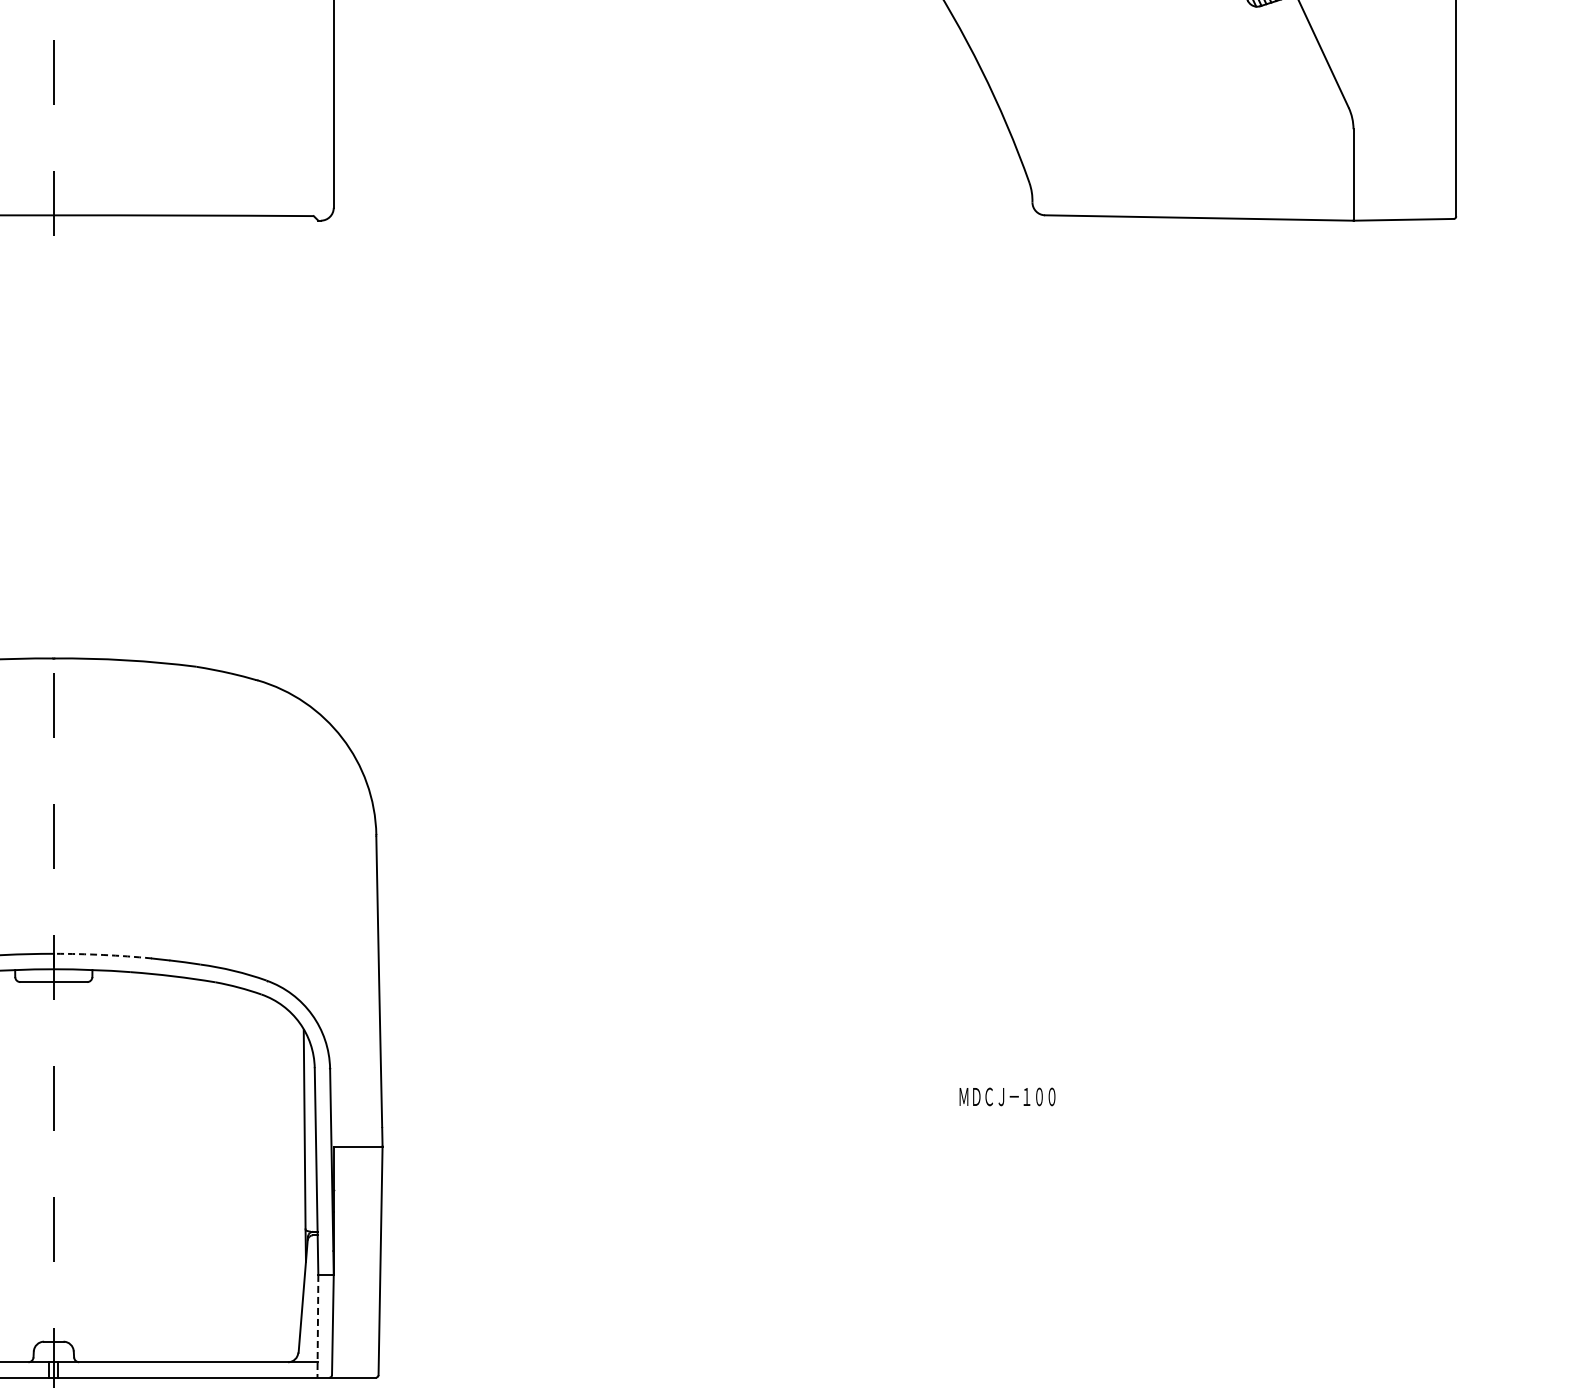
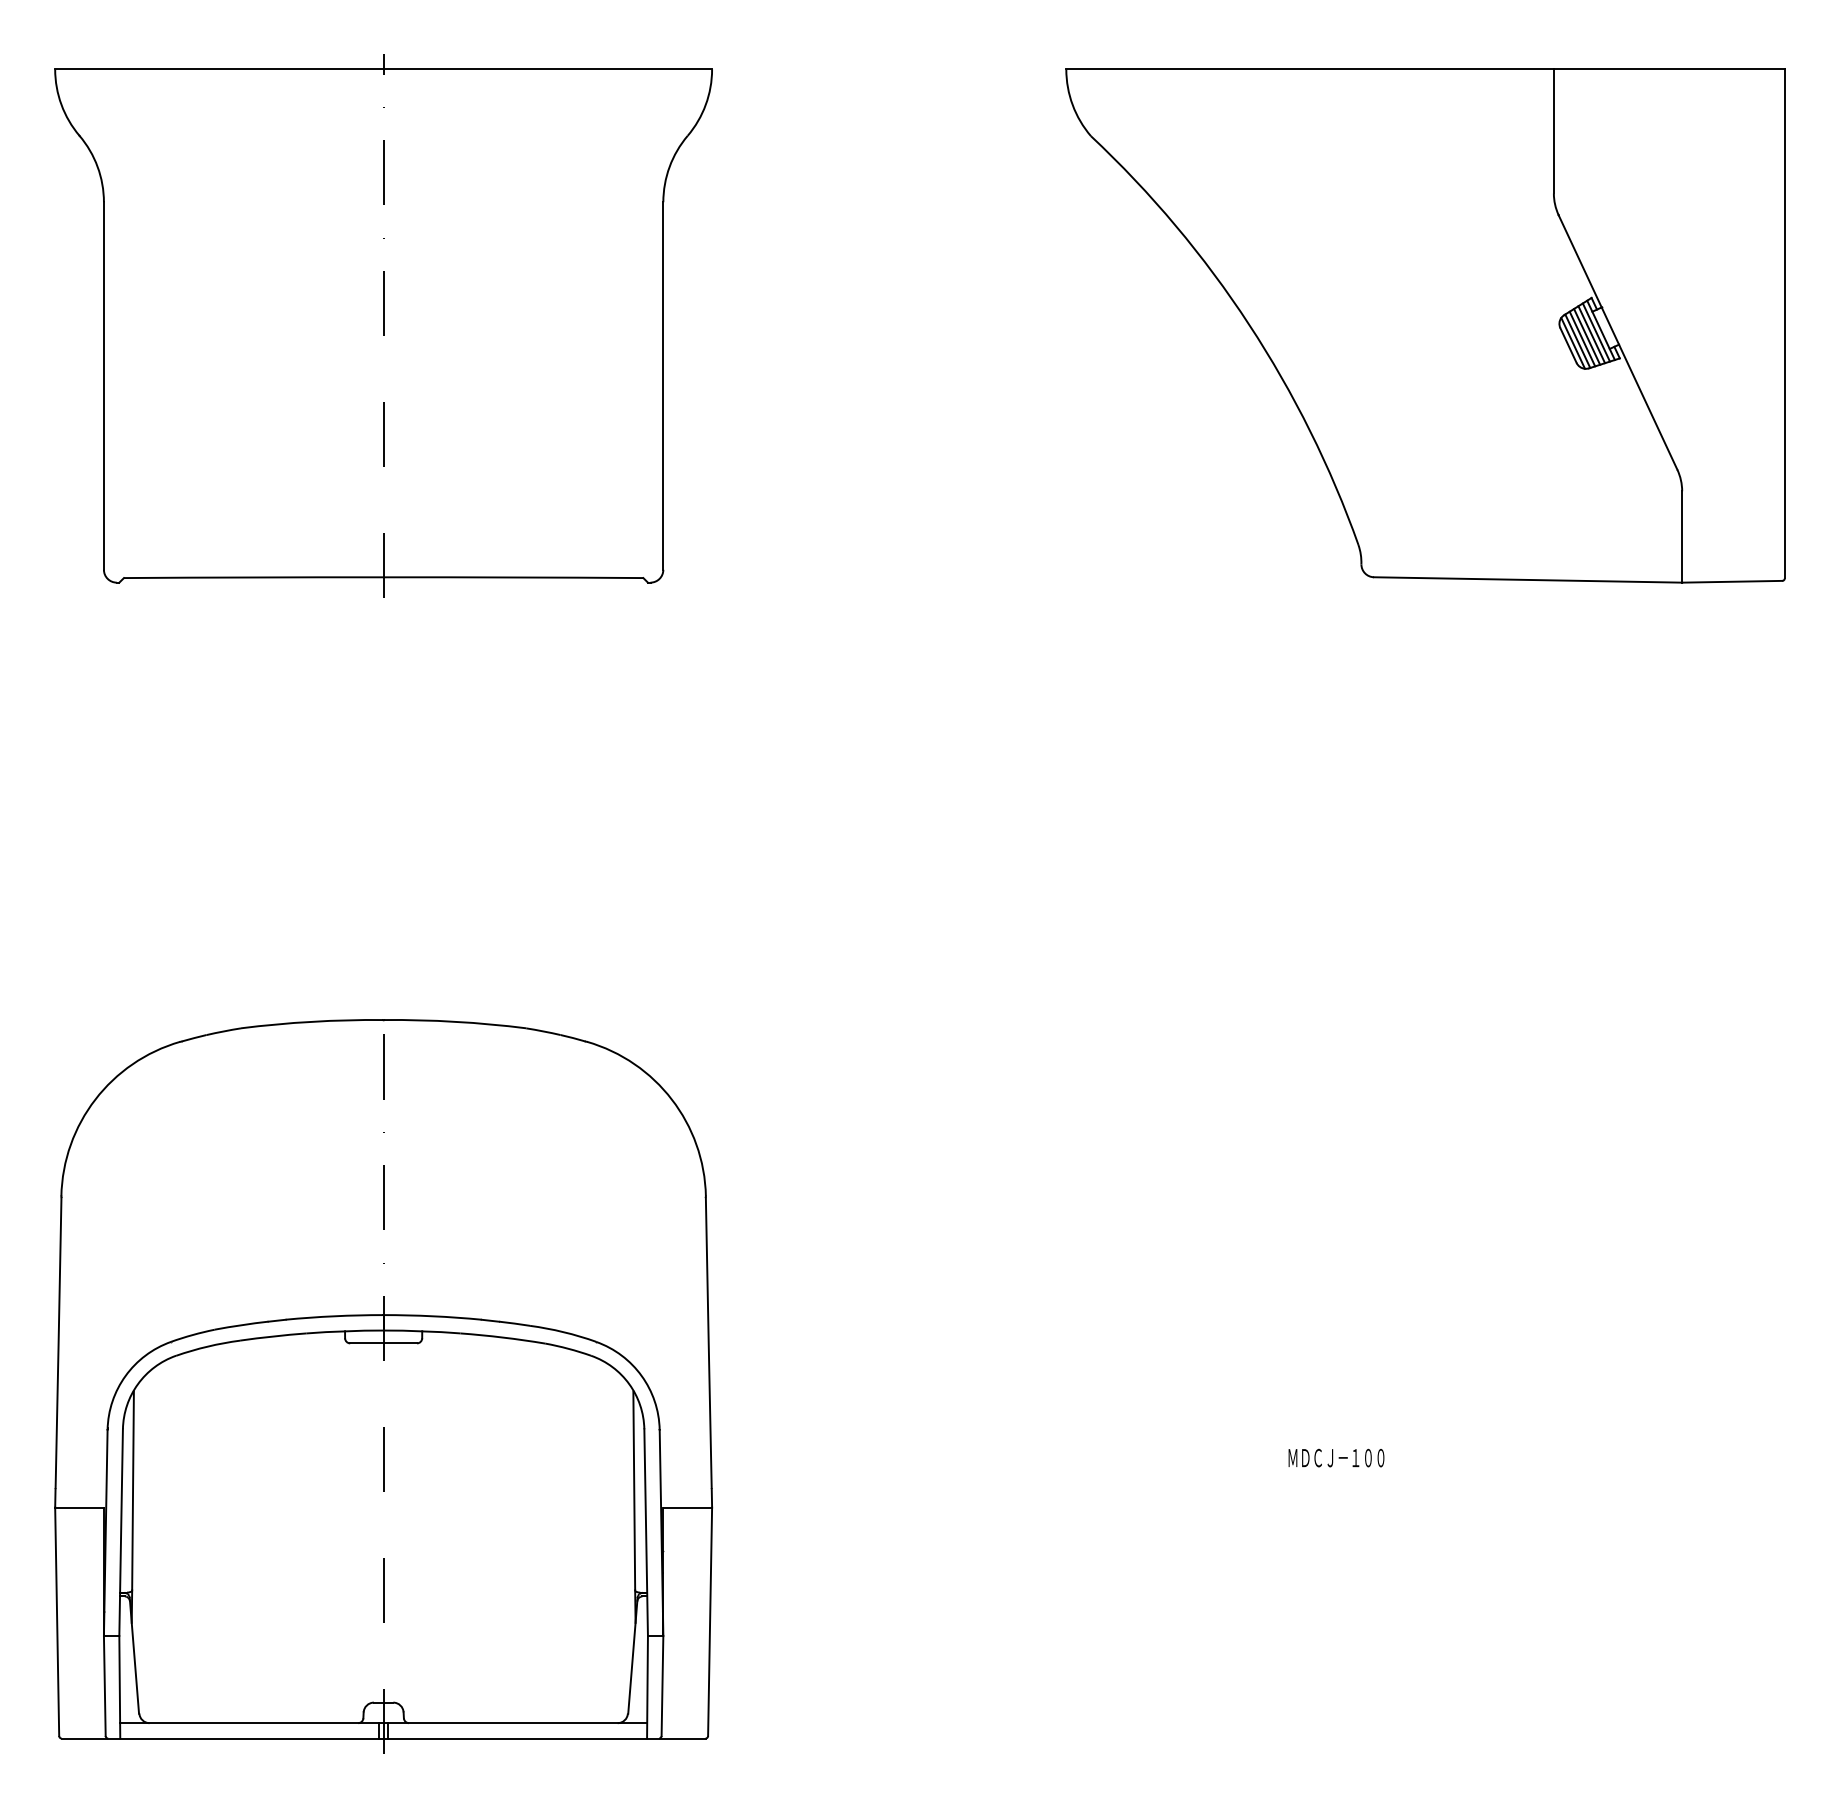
arc: (102, 955) -> (432, 1316), dashed -> solid
line: (317, 1326) -> (647, 1687), dashed -> solid

